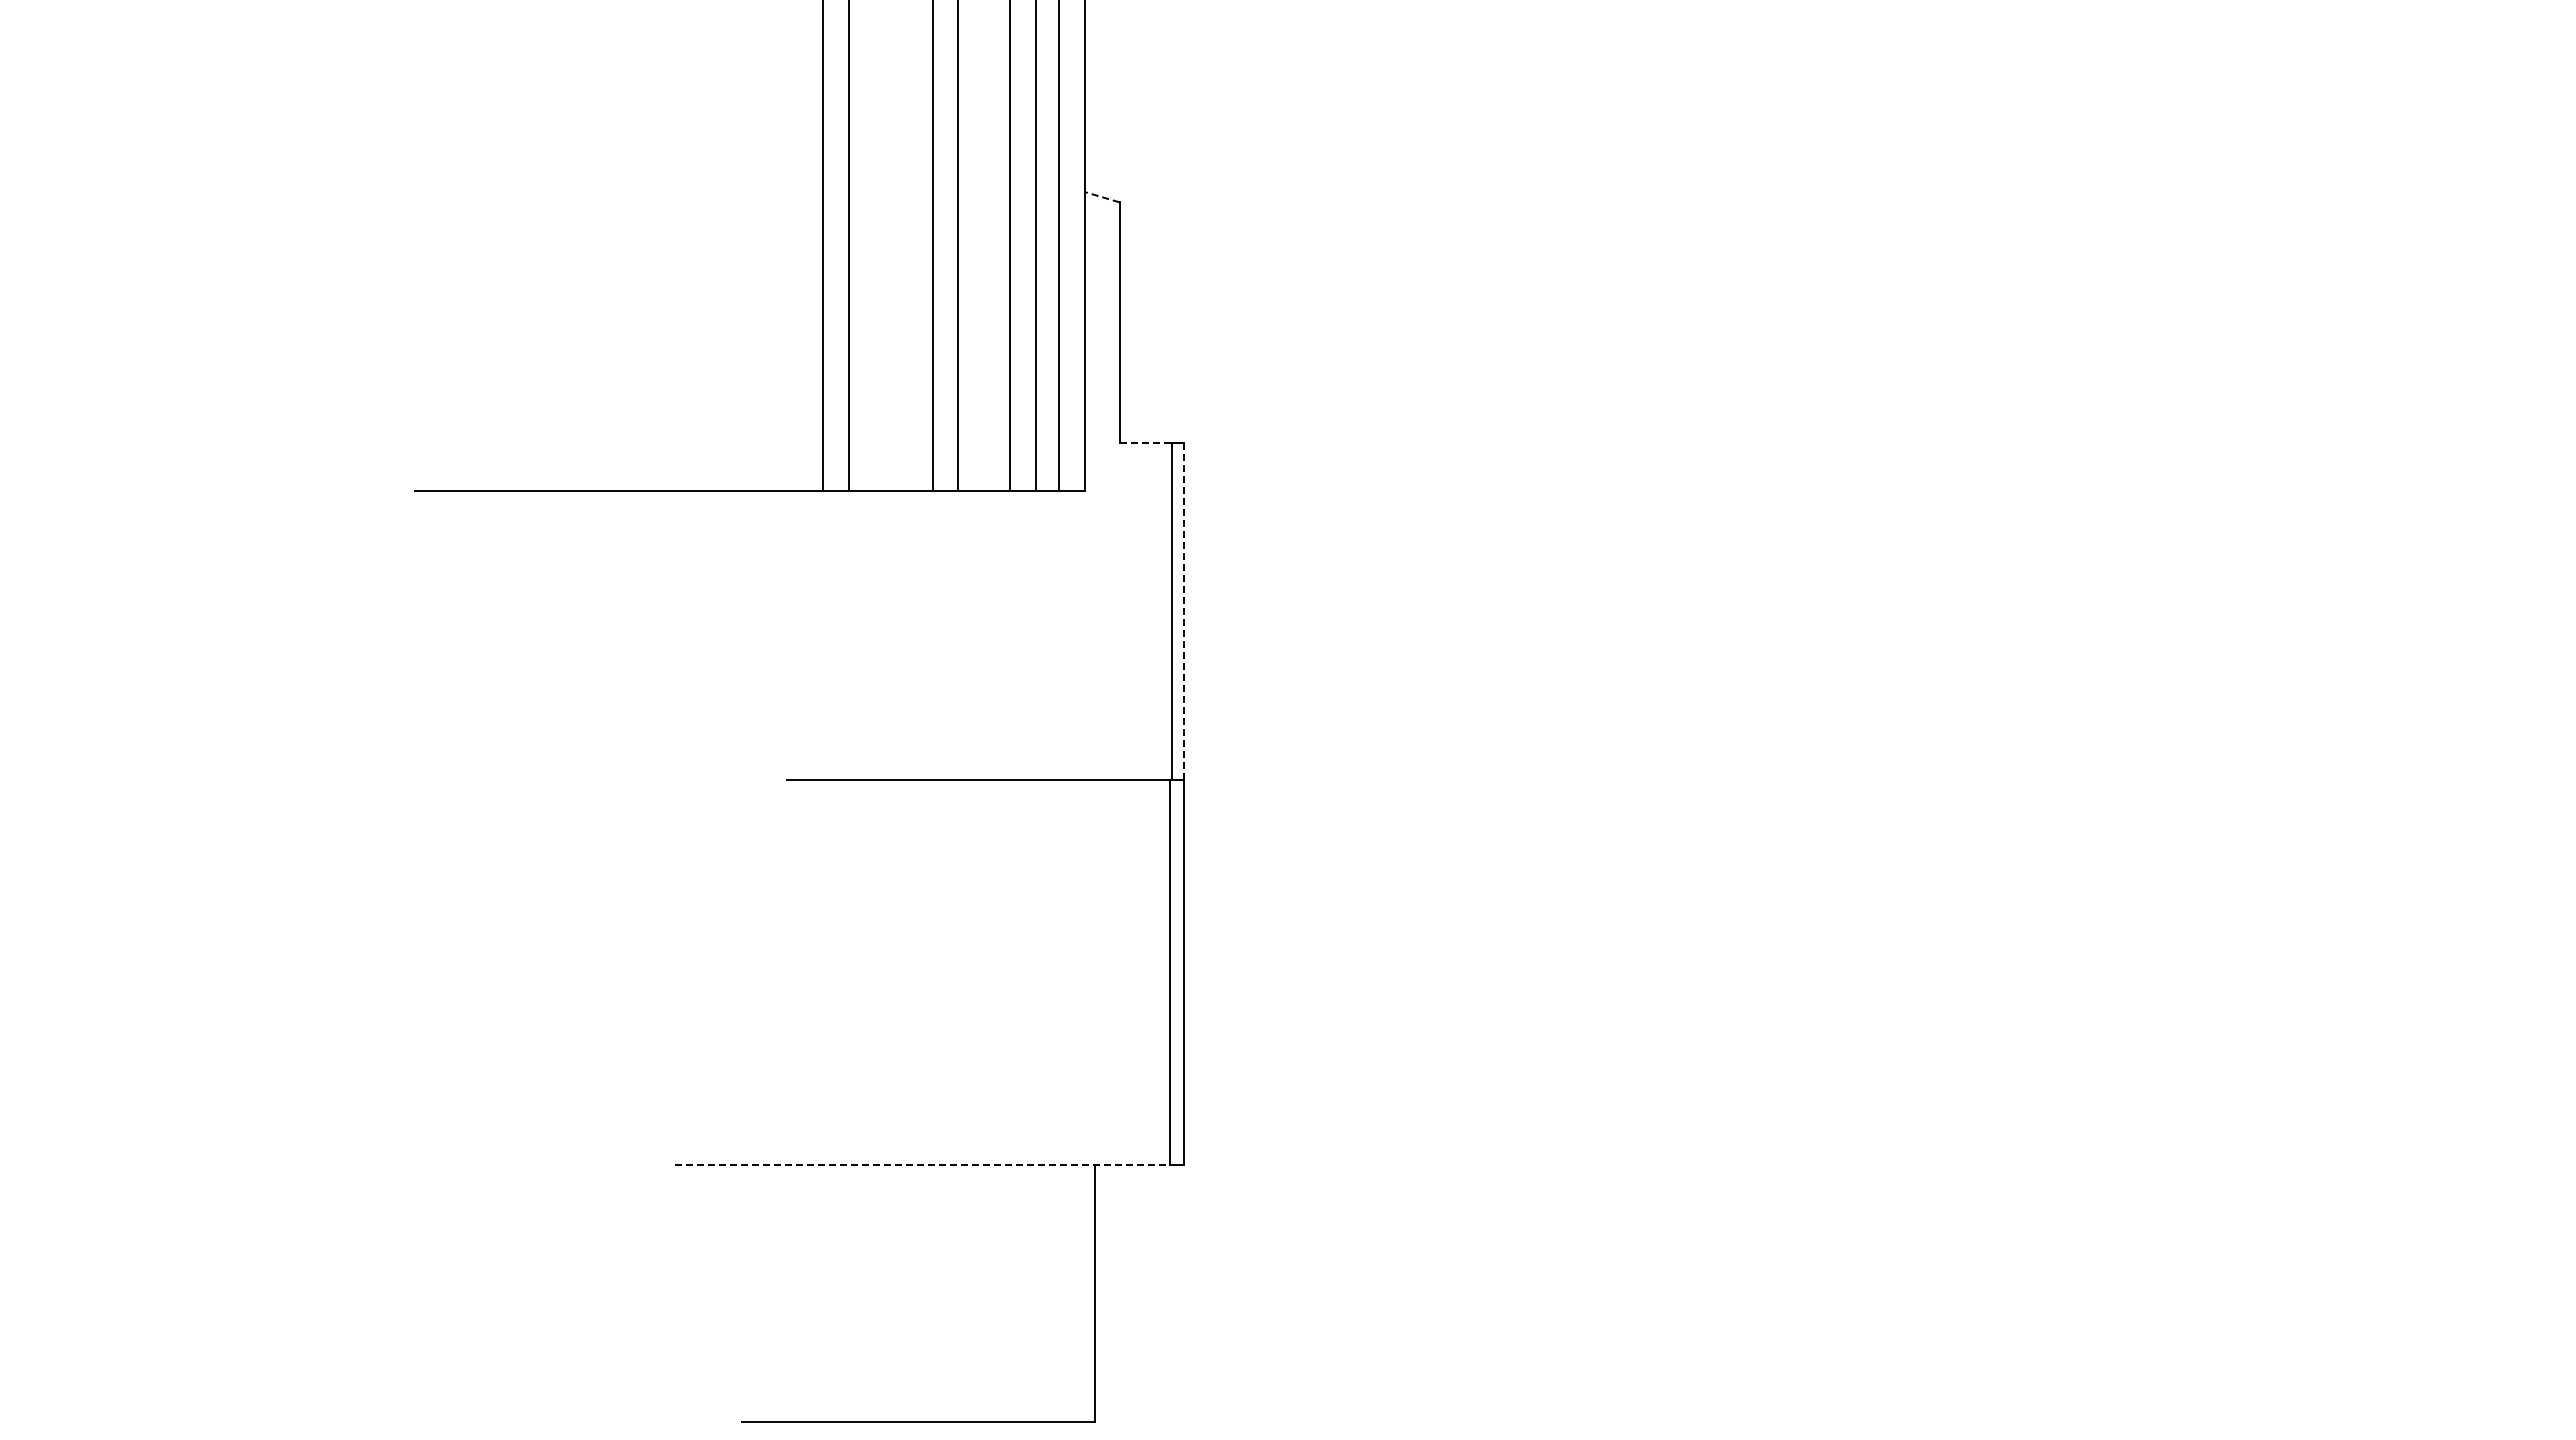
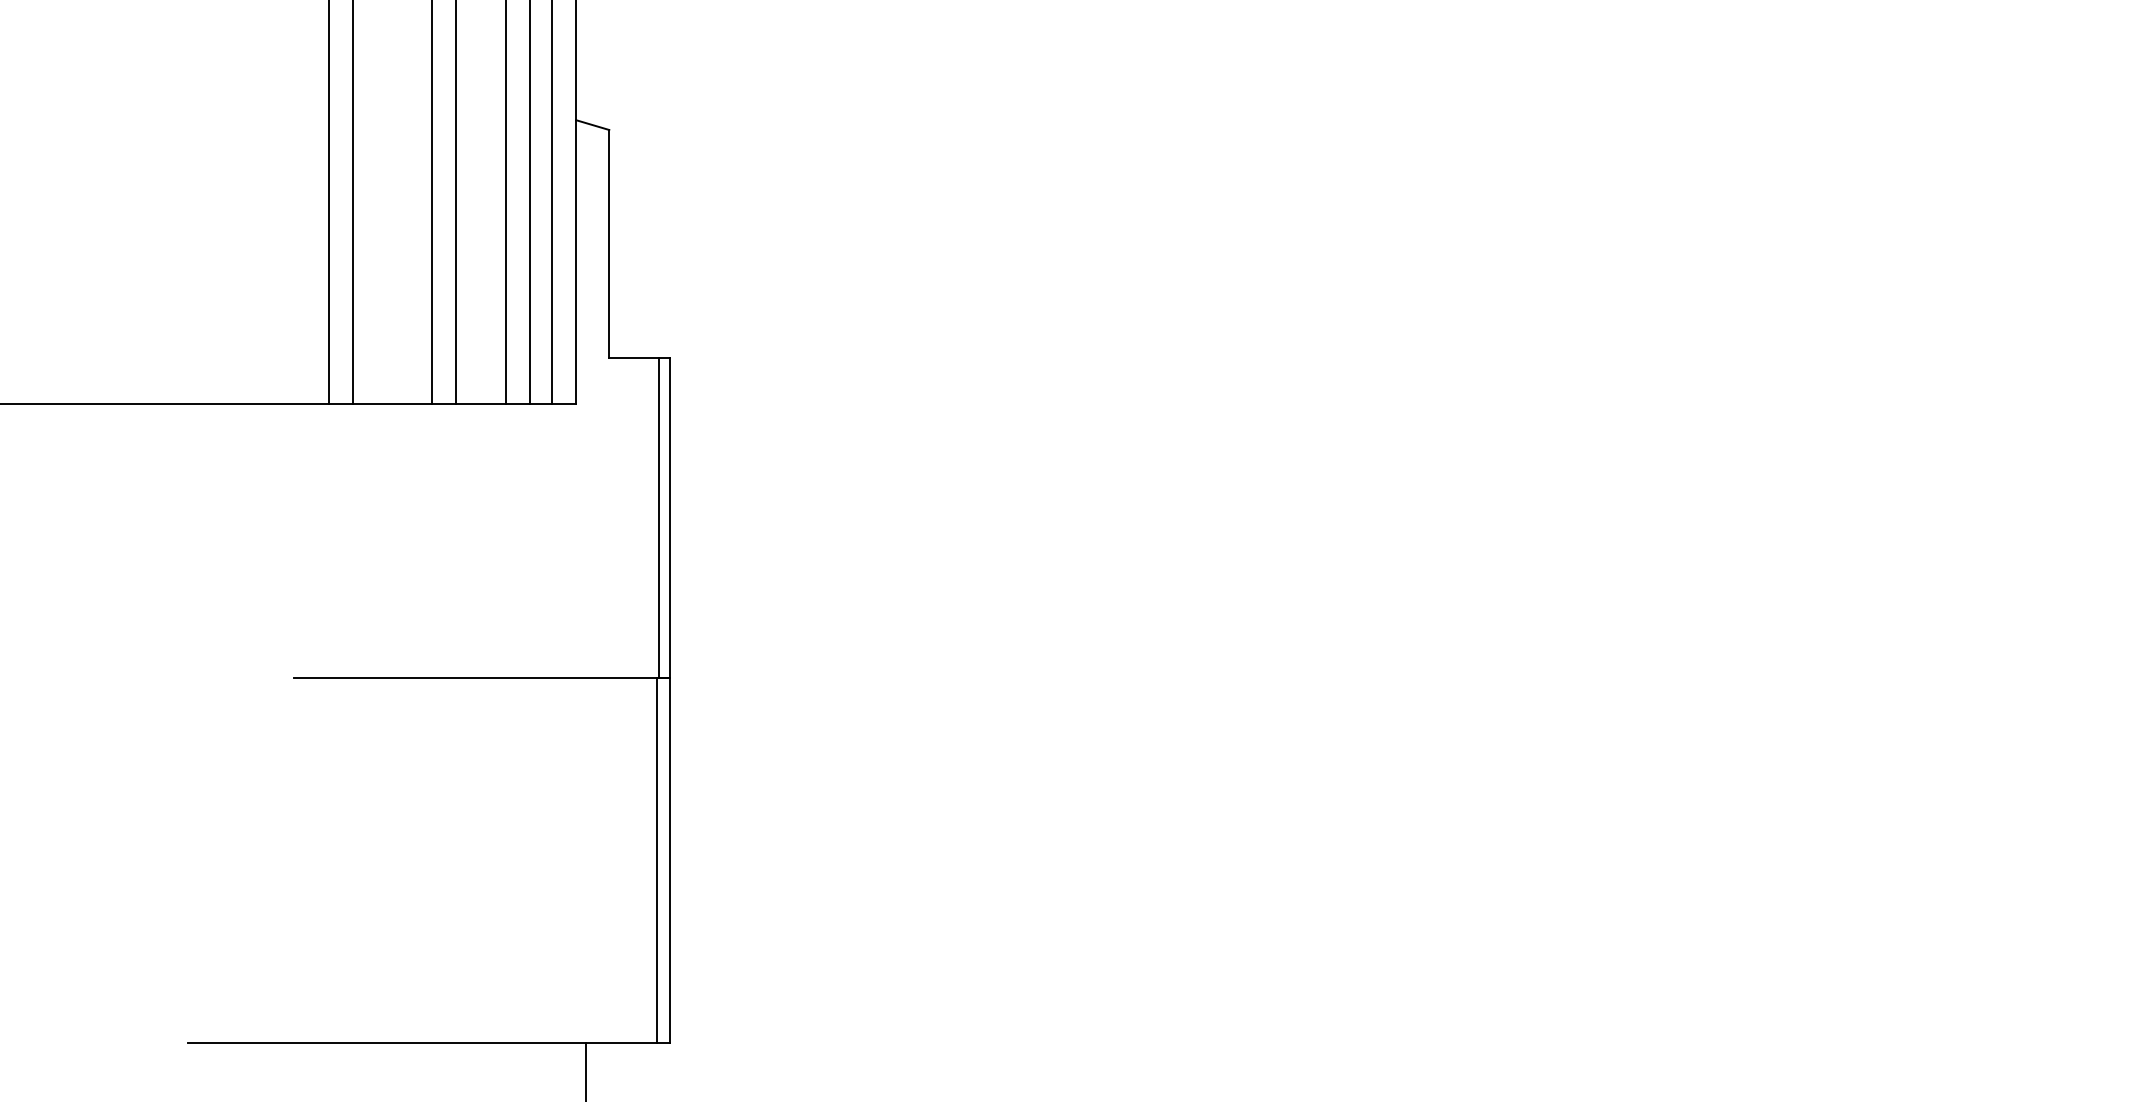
line: (1101, 197) -> (592, 125), dashed -> solid
line: (1146, 443) -> (634, 358), dashed -> solid
line: (1183, 611) -> (669, 518), dashed -> solid
line: (923, 1165) -> (423, 1043), dashed -> solid

